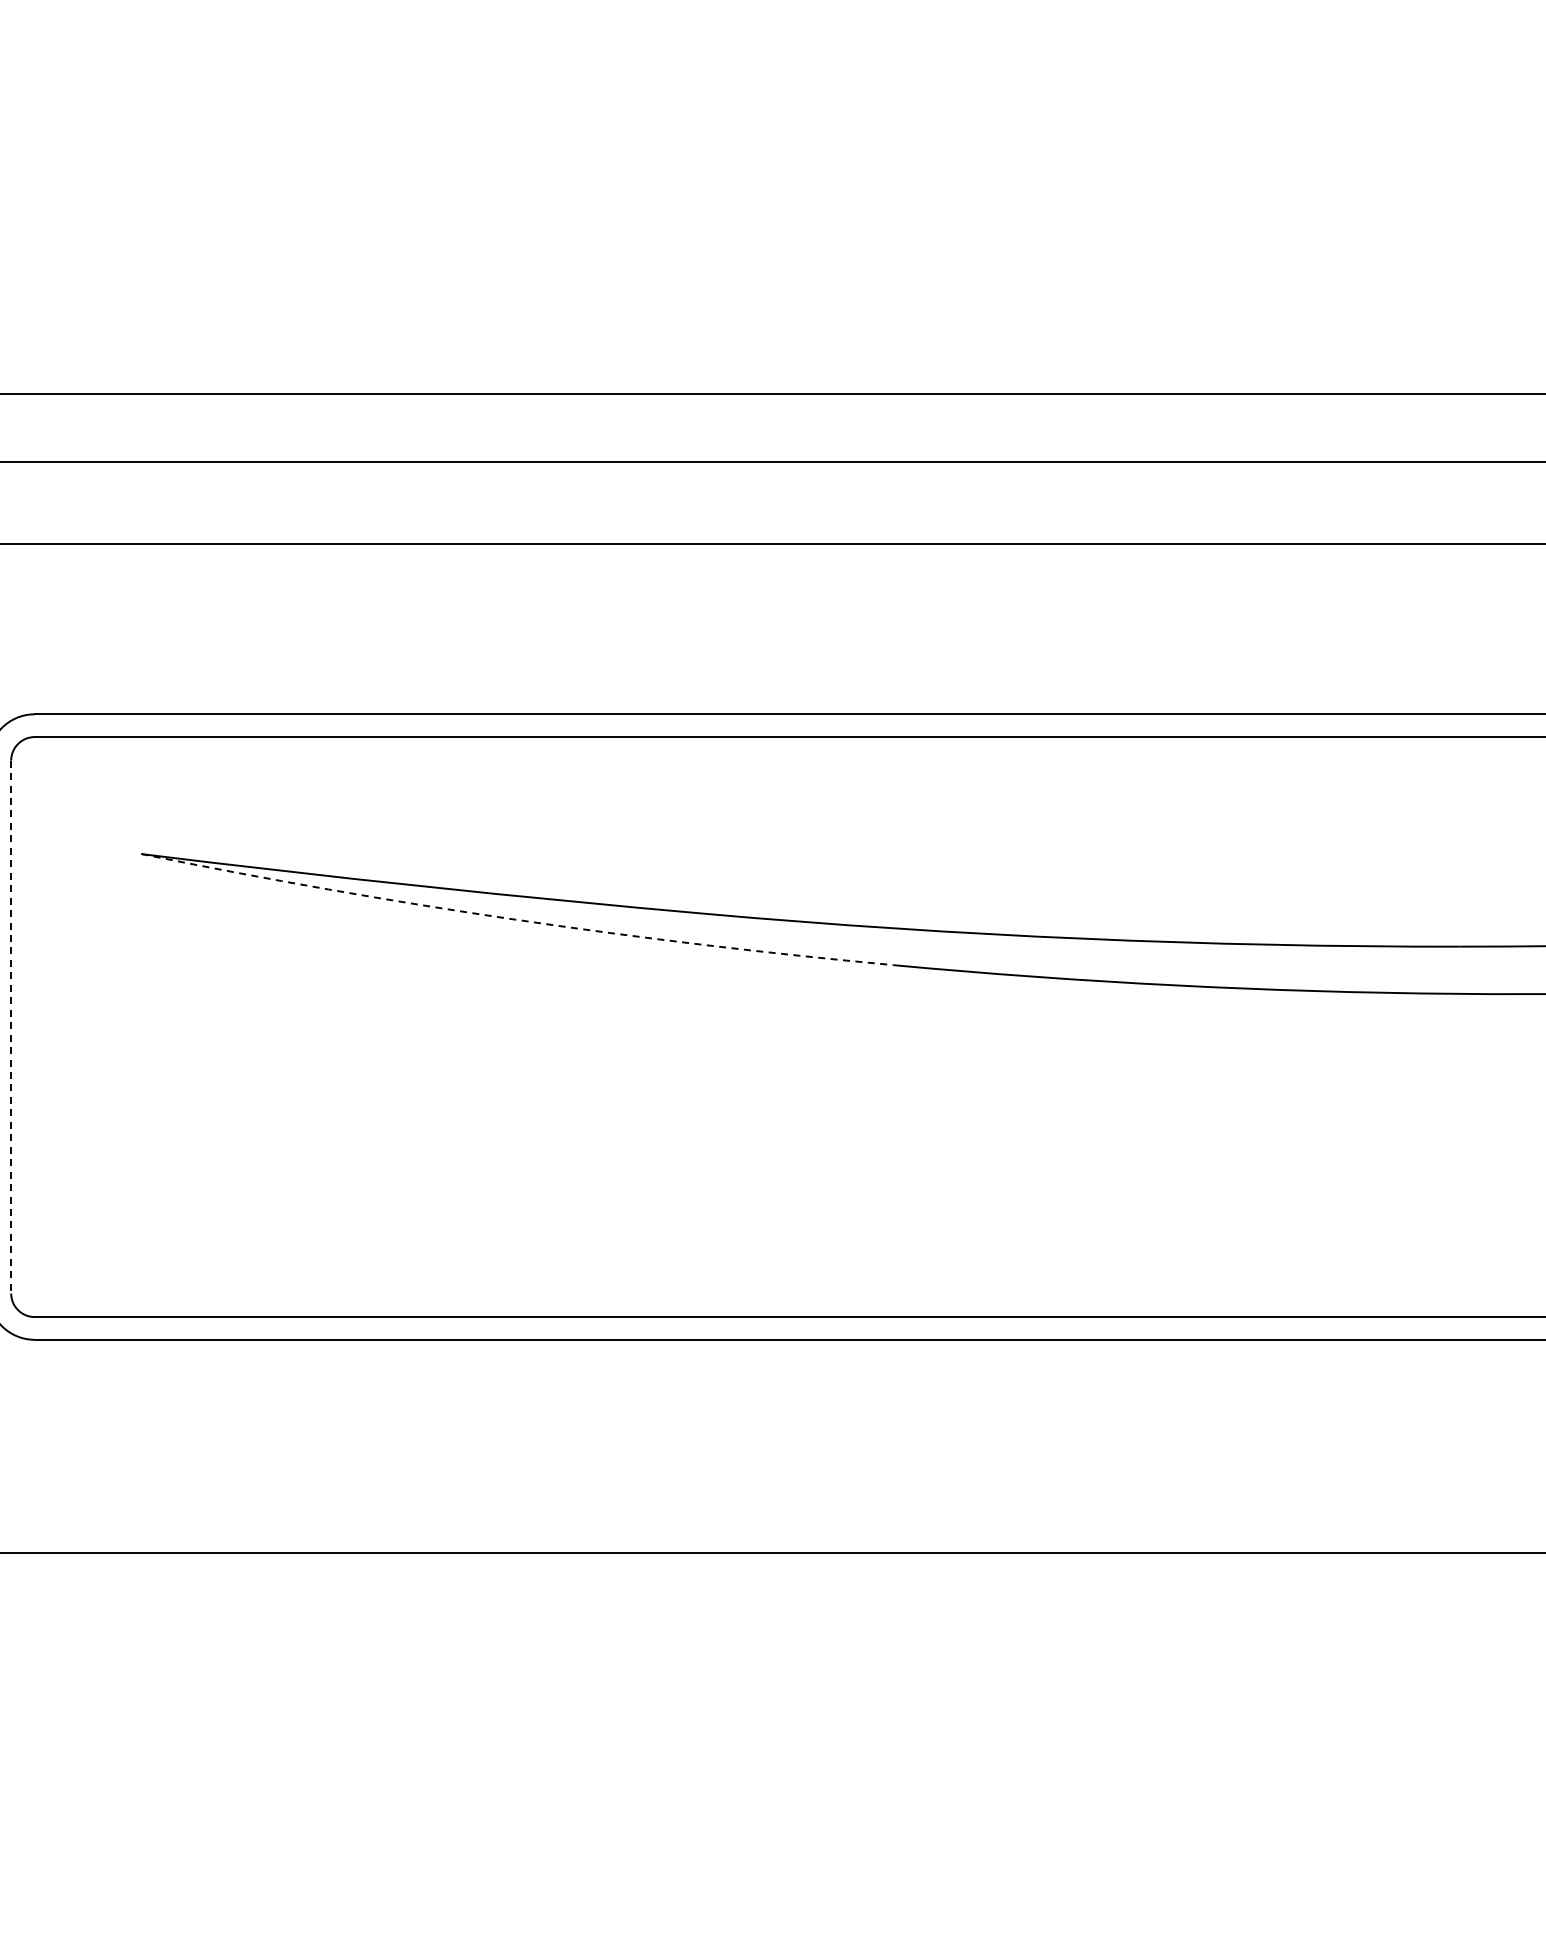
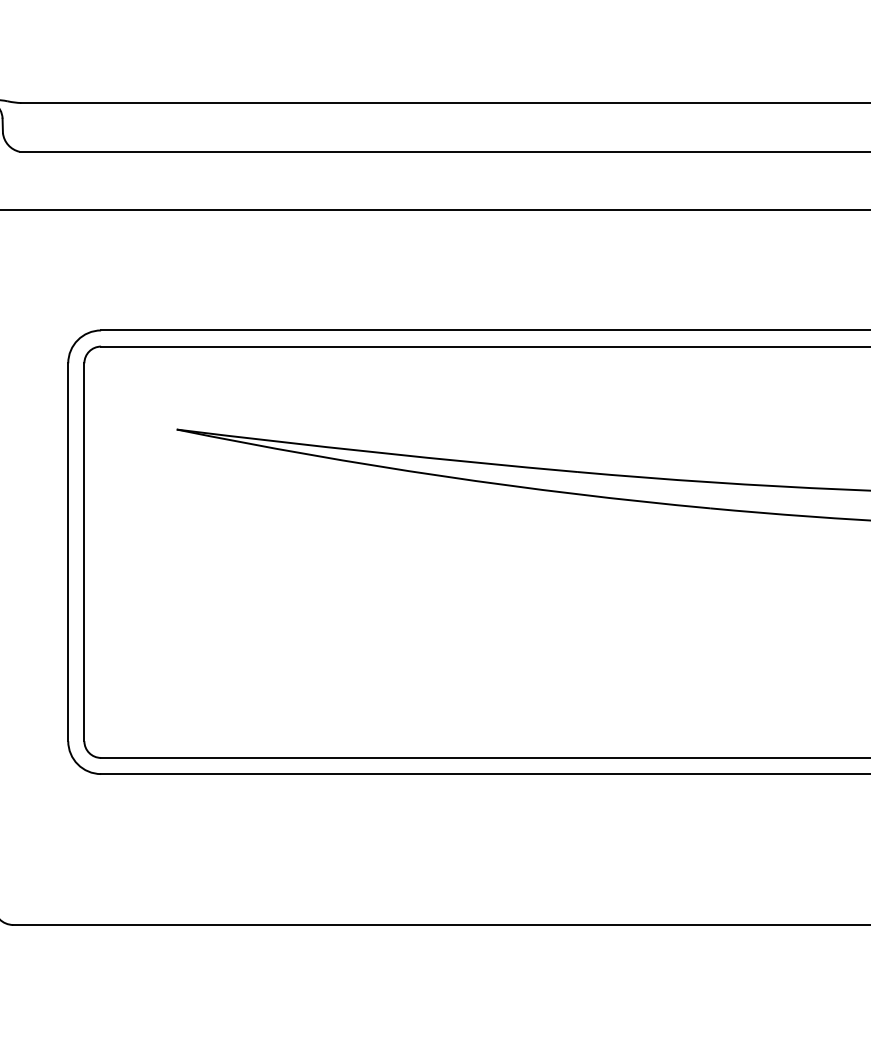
arc: (515, 919) -> (442, 475), dashed -> solid
line: (11, 1027) -> (84, 552), dashed -> solid

